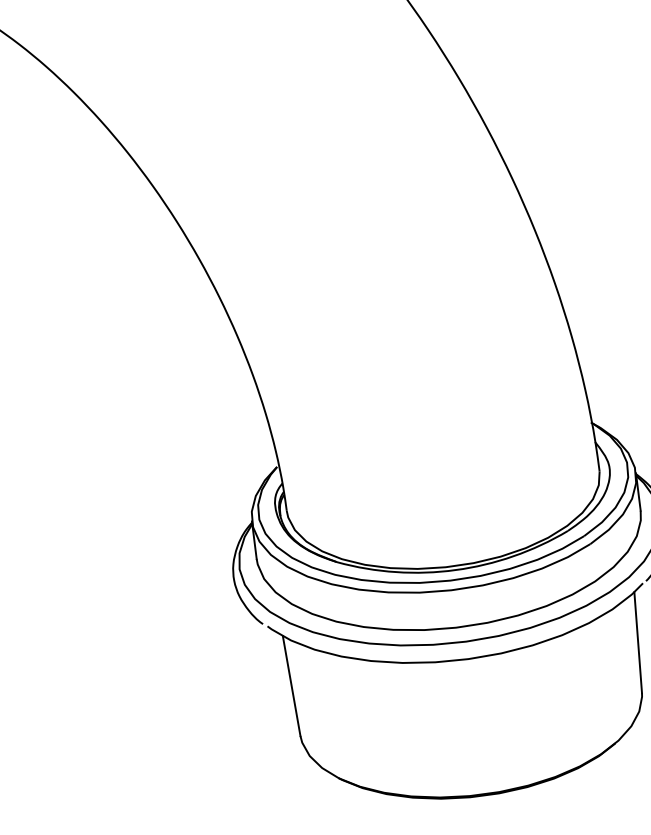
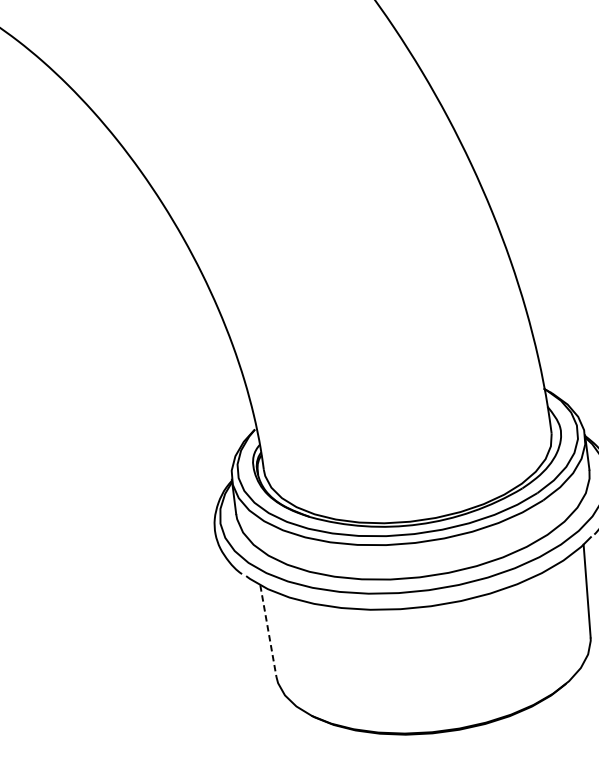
line: (291, 686) -> (268, 631), solid -> dashed

